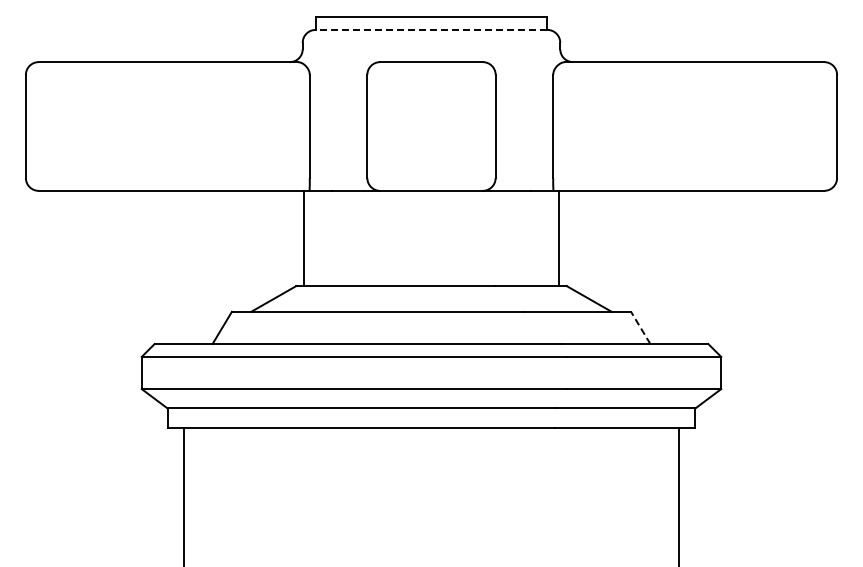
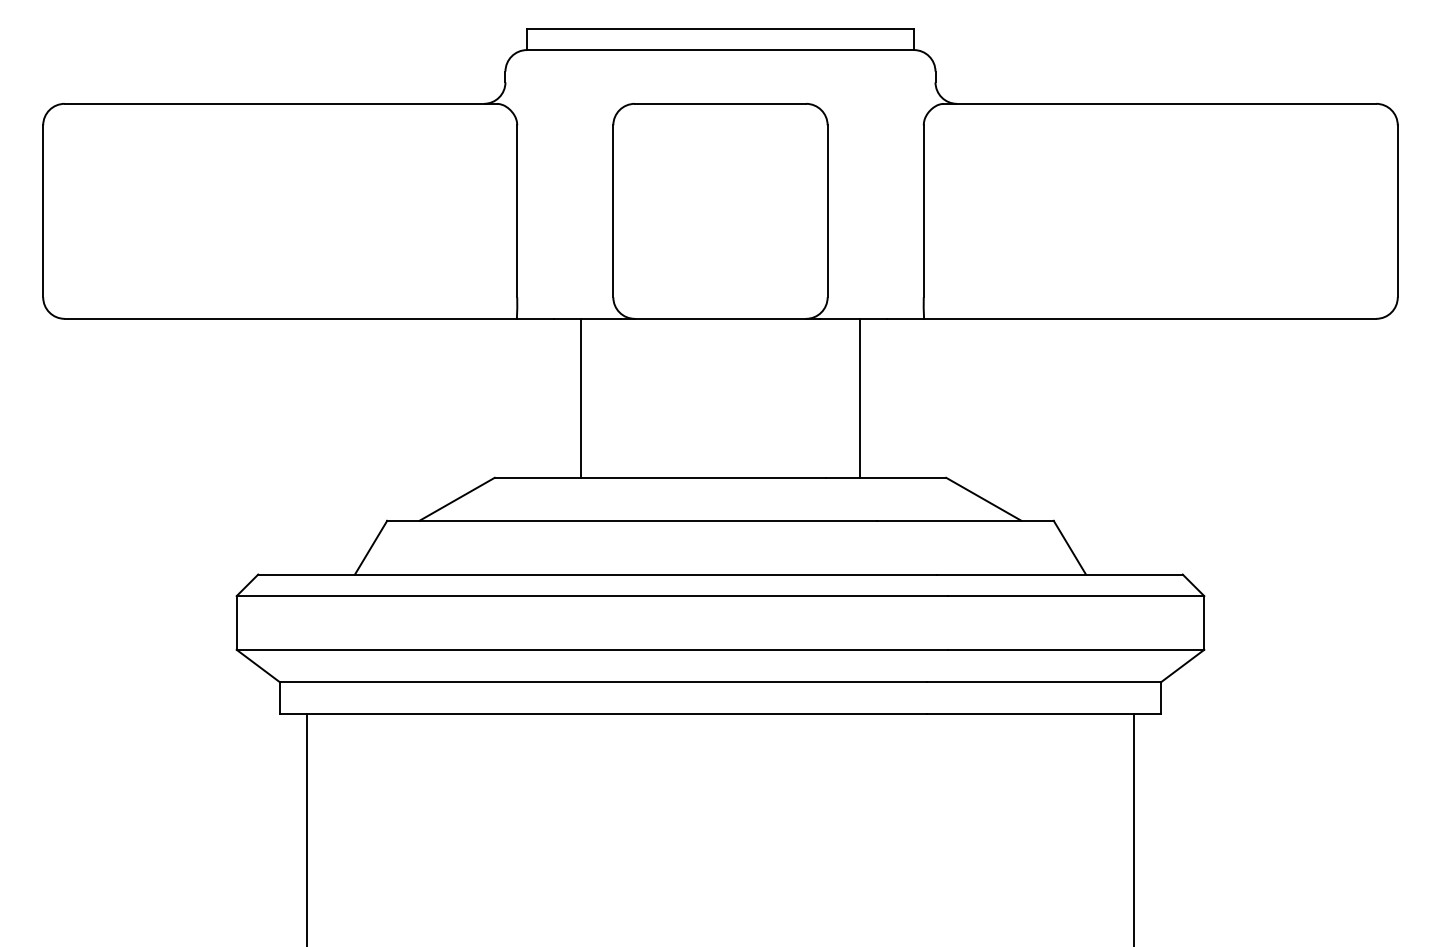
line: (431, 29) -> (720, 49), dashed -> solid
line: (303, 238) -> (580, 398), moved
line: (559, 238) -> (860, 398), moved
line: (640, 327) -> (1069, 546), dashed -> solid

